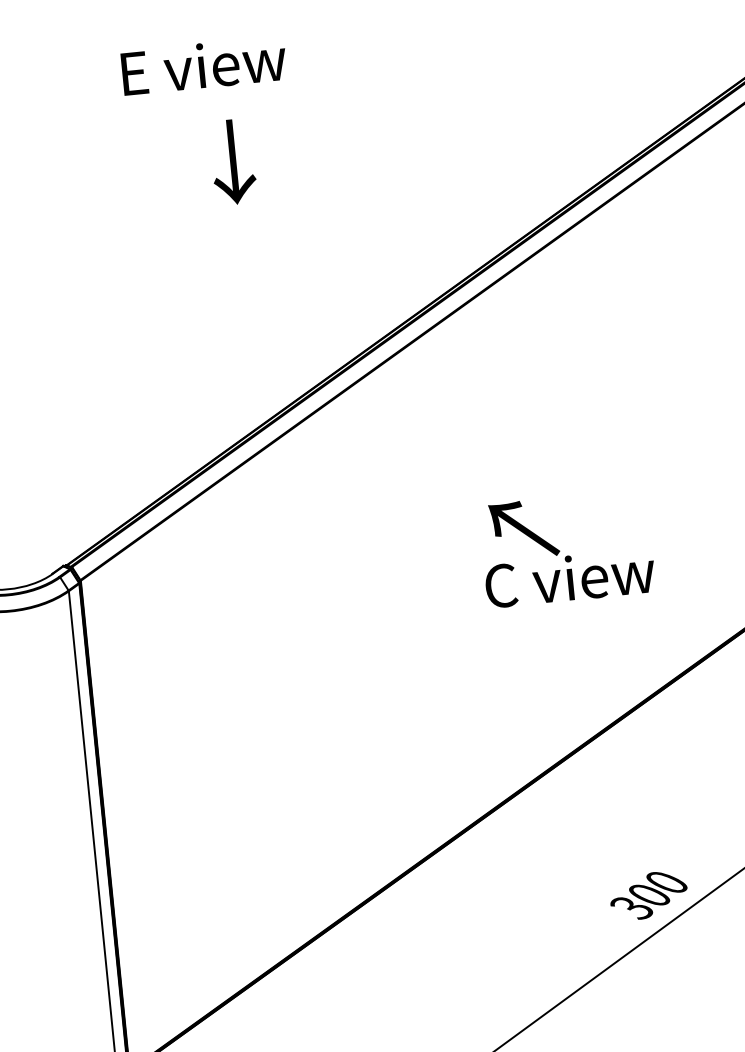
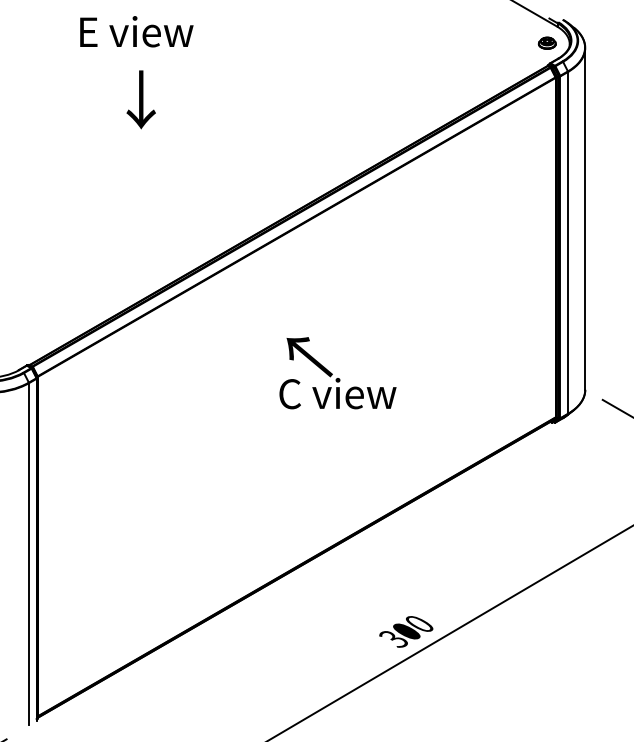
text: (203, 65) -> (136, 31), moved
text: (232, 161) -> (140, 99), moved
text: (566, 549) -> (337, 373), moved

